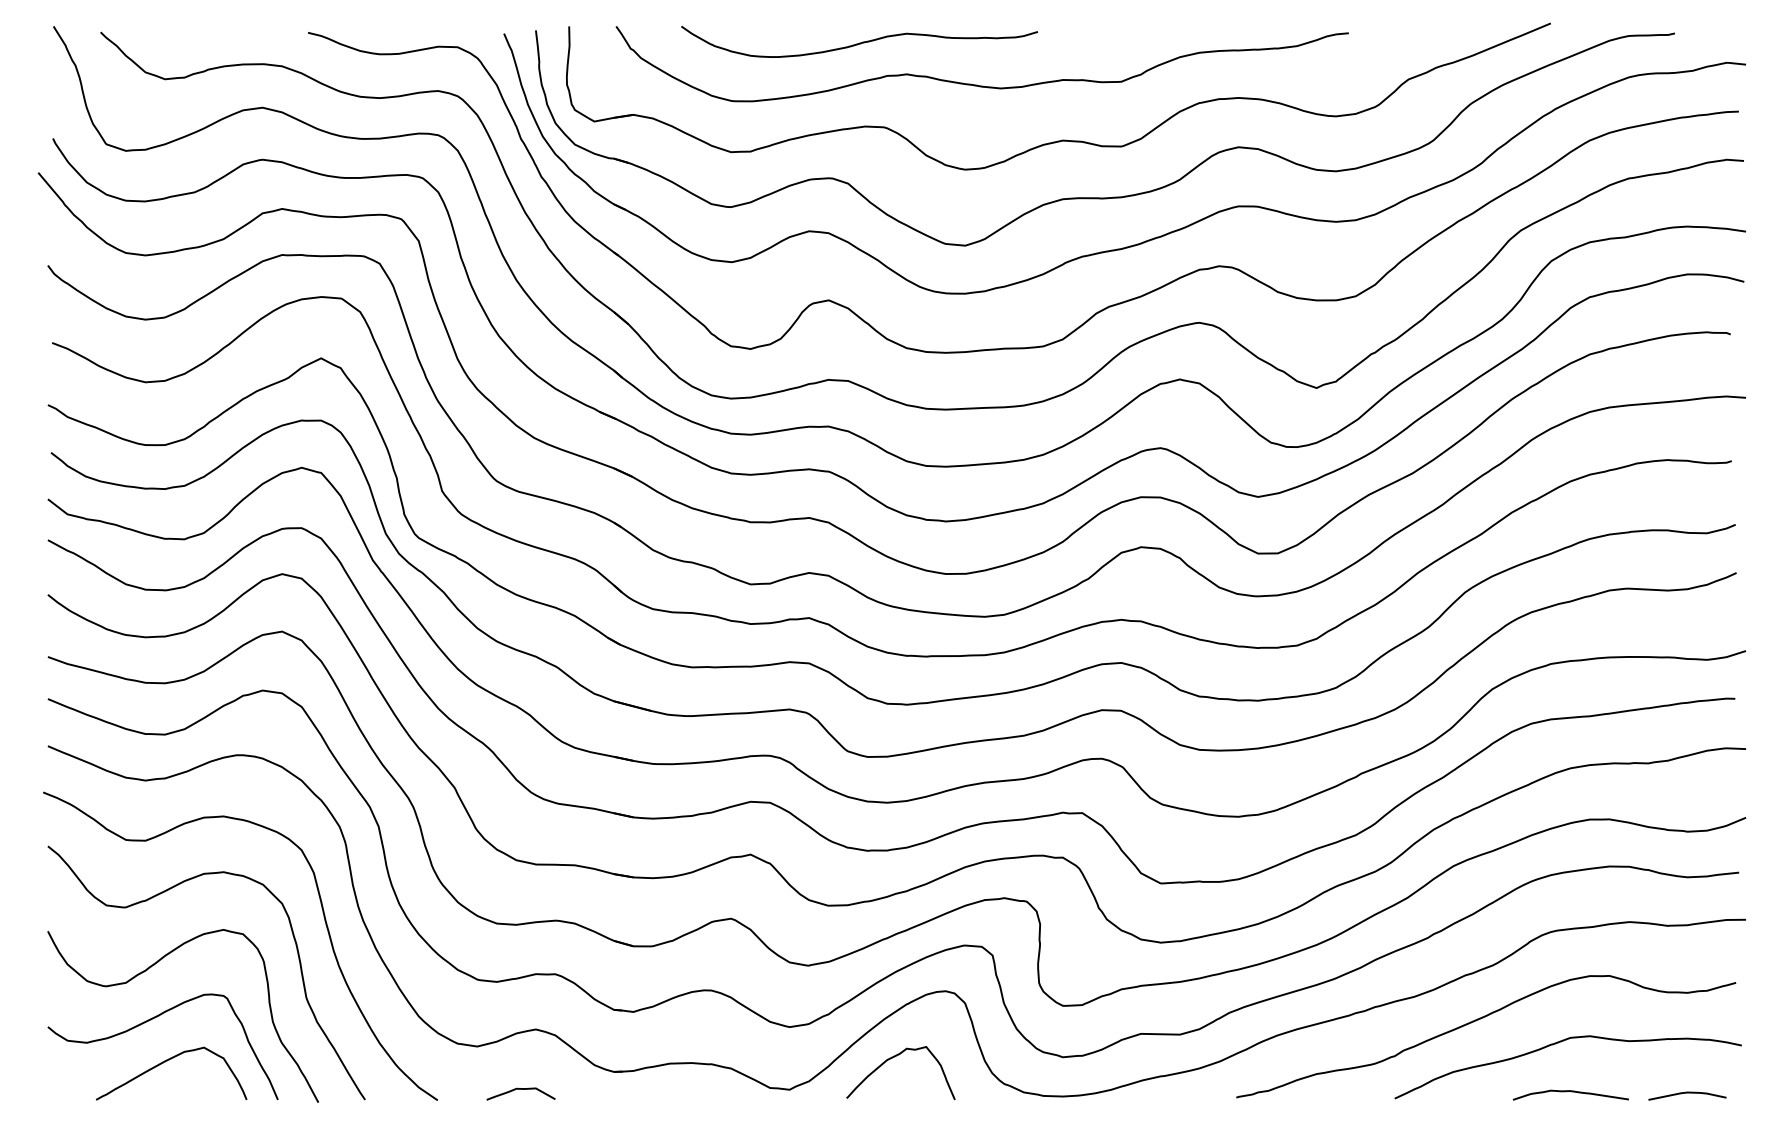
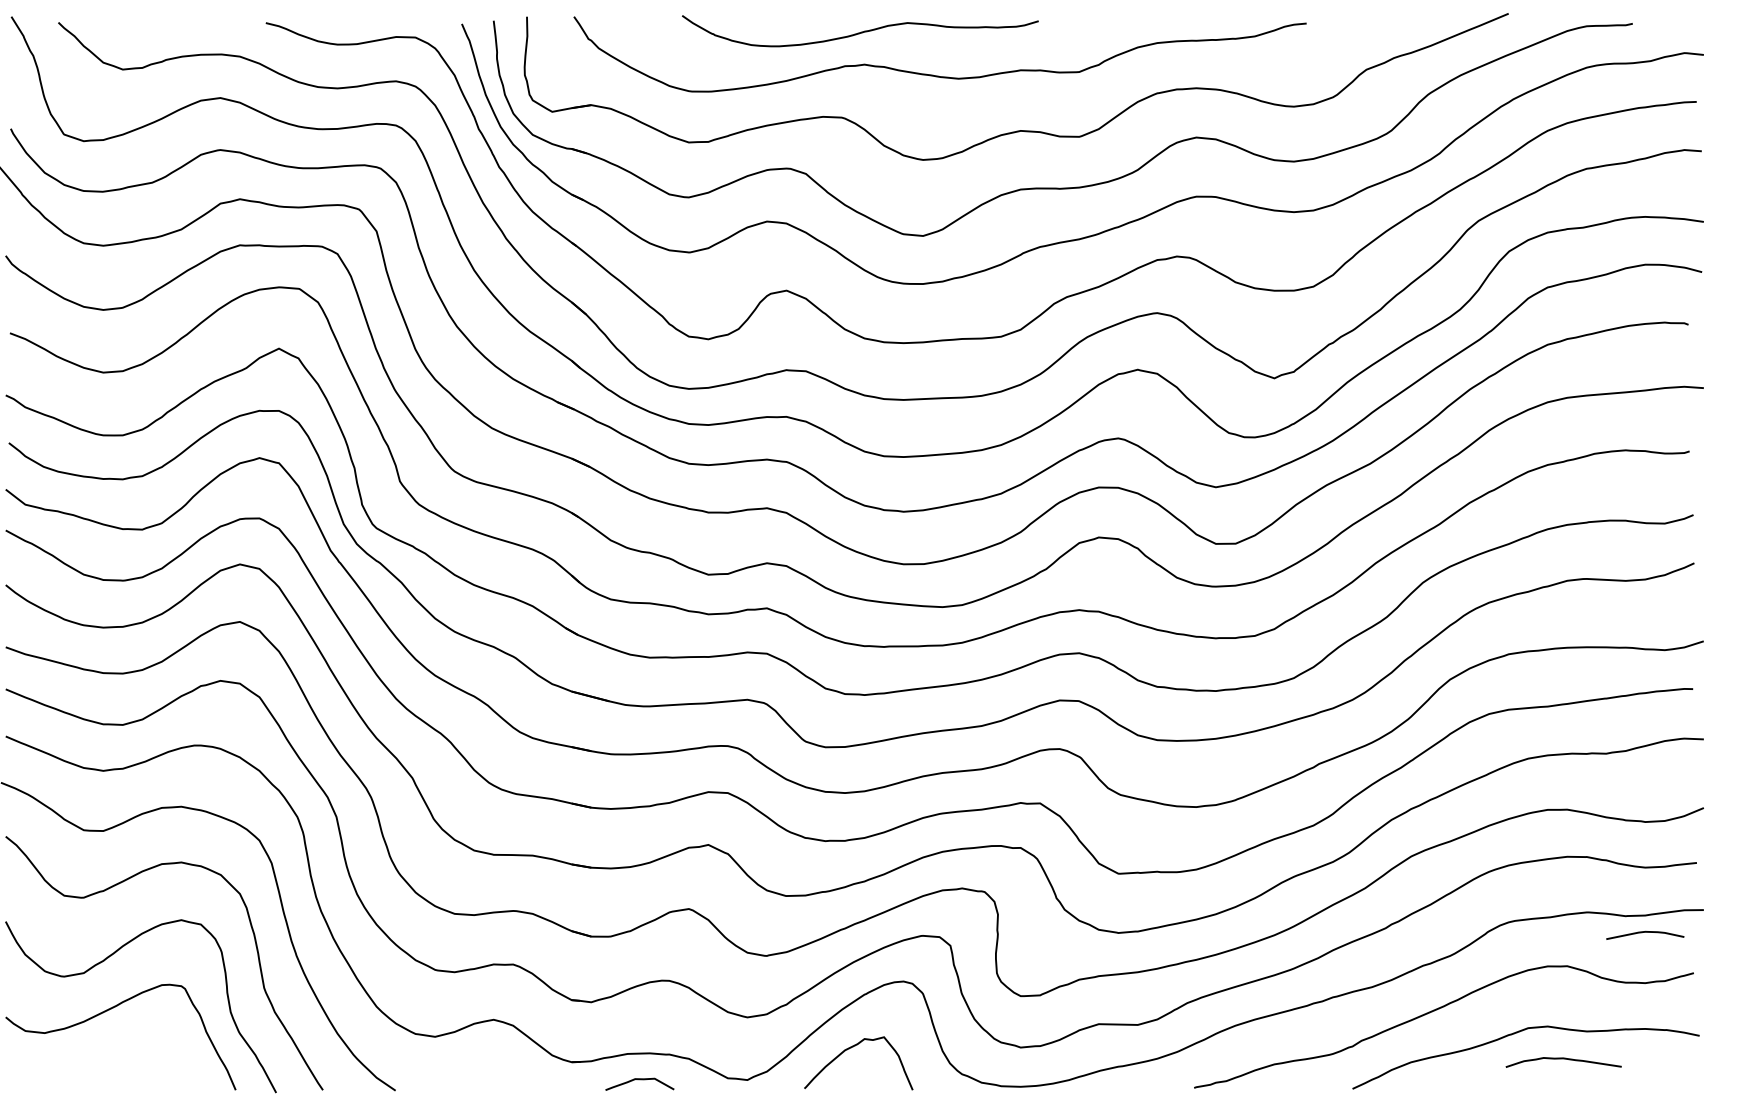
curve: (859, 42) -> (860, 31), moved
curve: (165, 1062) -> (123, 1052), removed
curve: (520, 1089) -> (639, 1079), moved
curve: (1571, 1092) -> (1564, 1059), moved
curve: (1687, 1093) -> (1645, 932), moved

